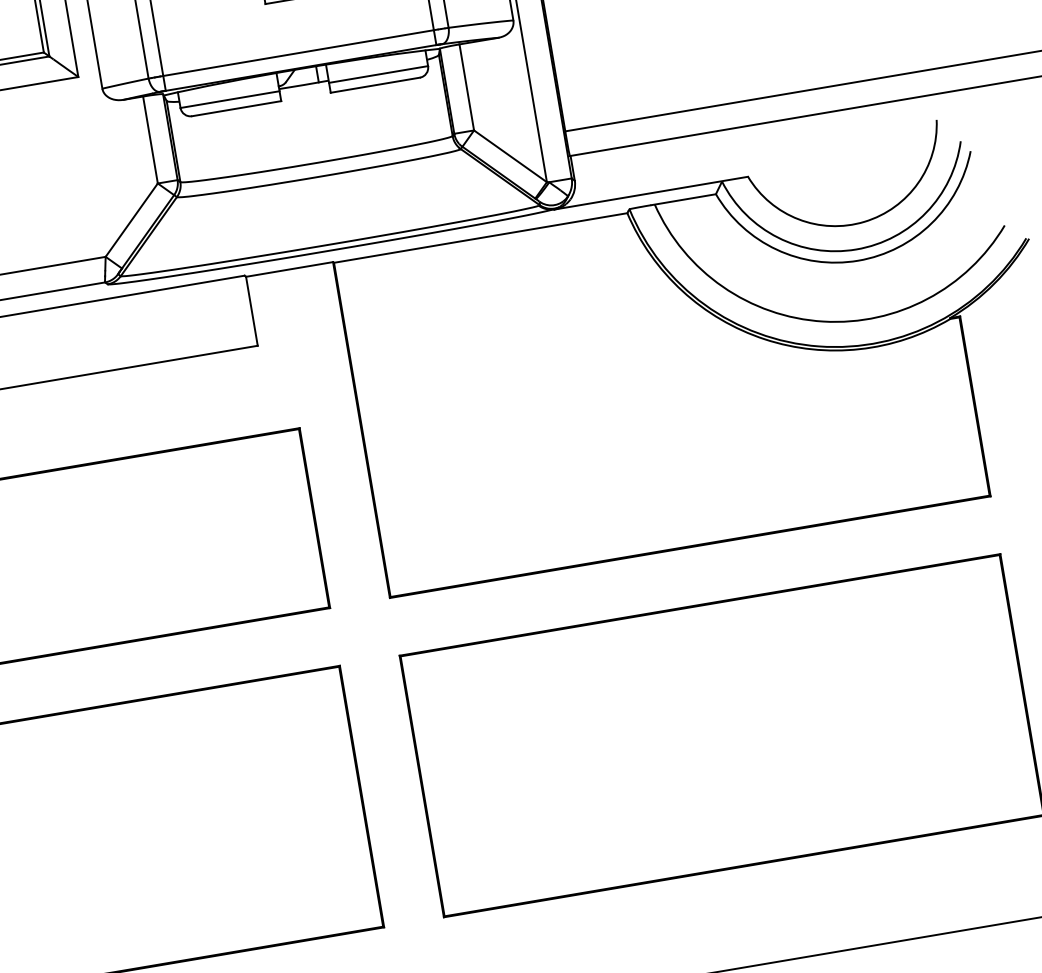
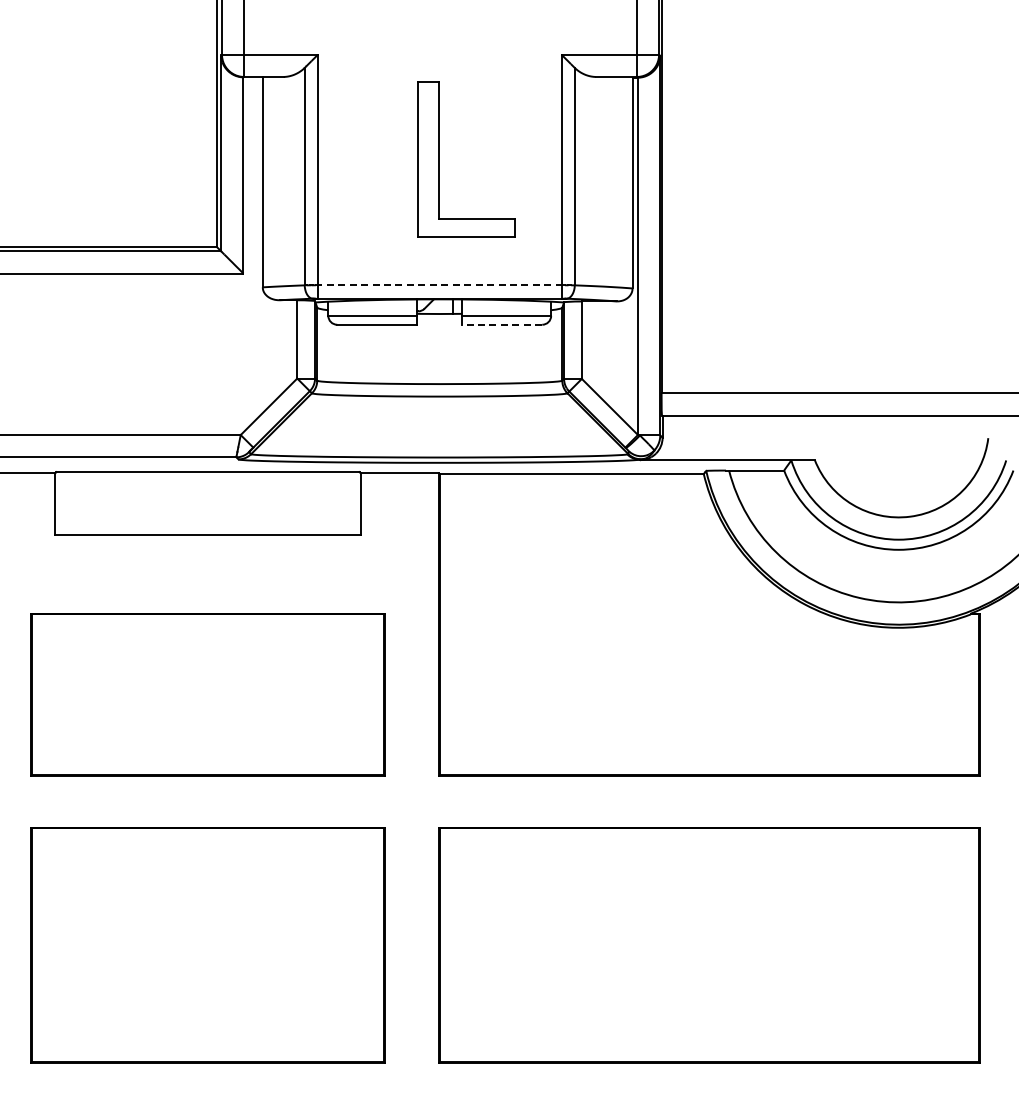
line: (297, 53) -> (438, 285), solid -> dashed
line: (374, 85) -> (501, 324), solid -> dashed

